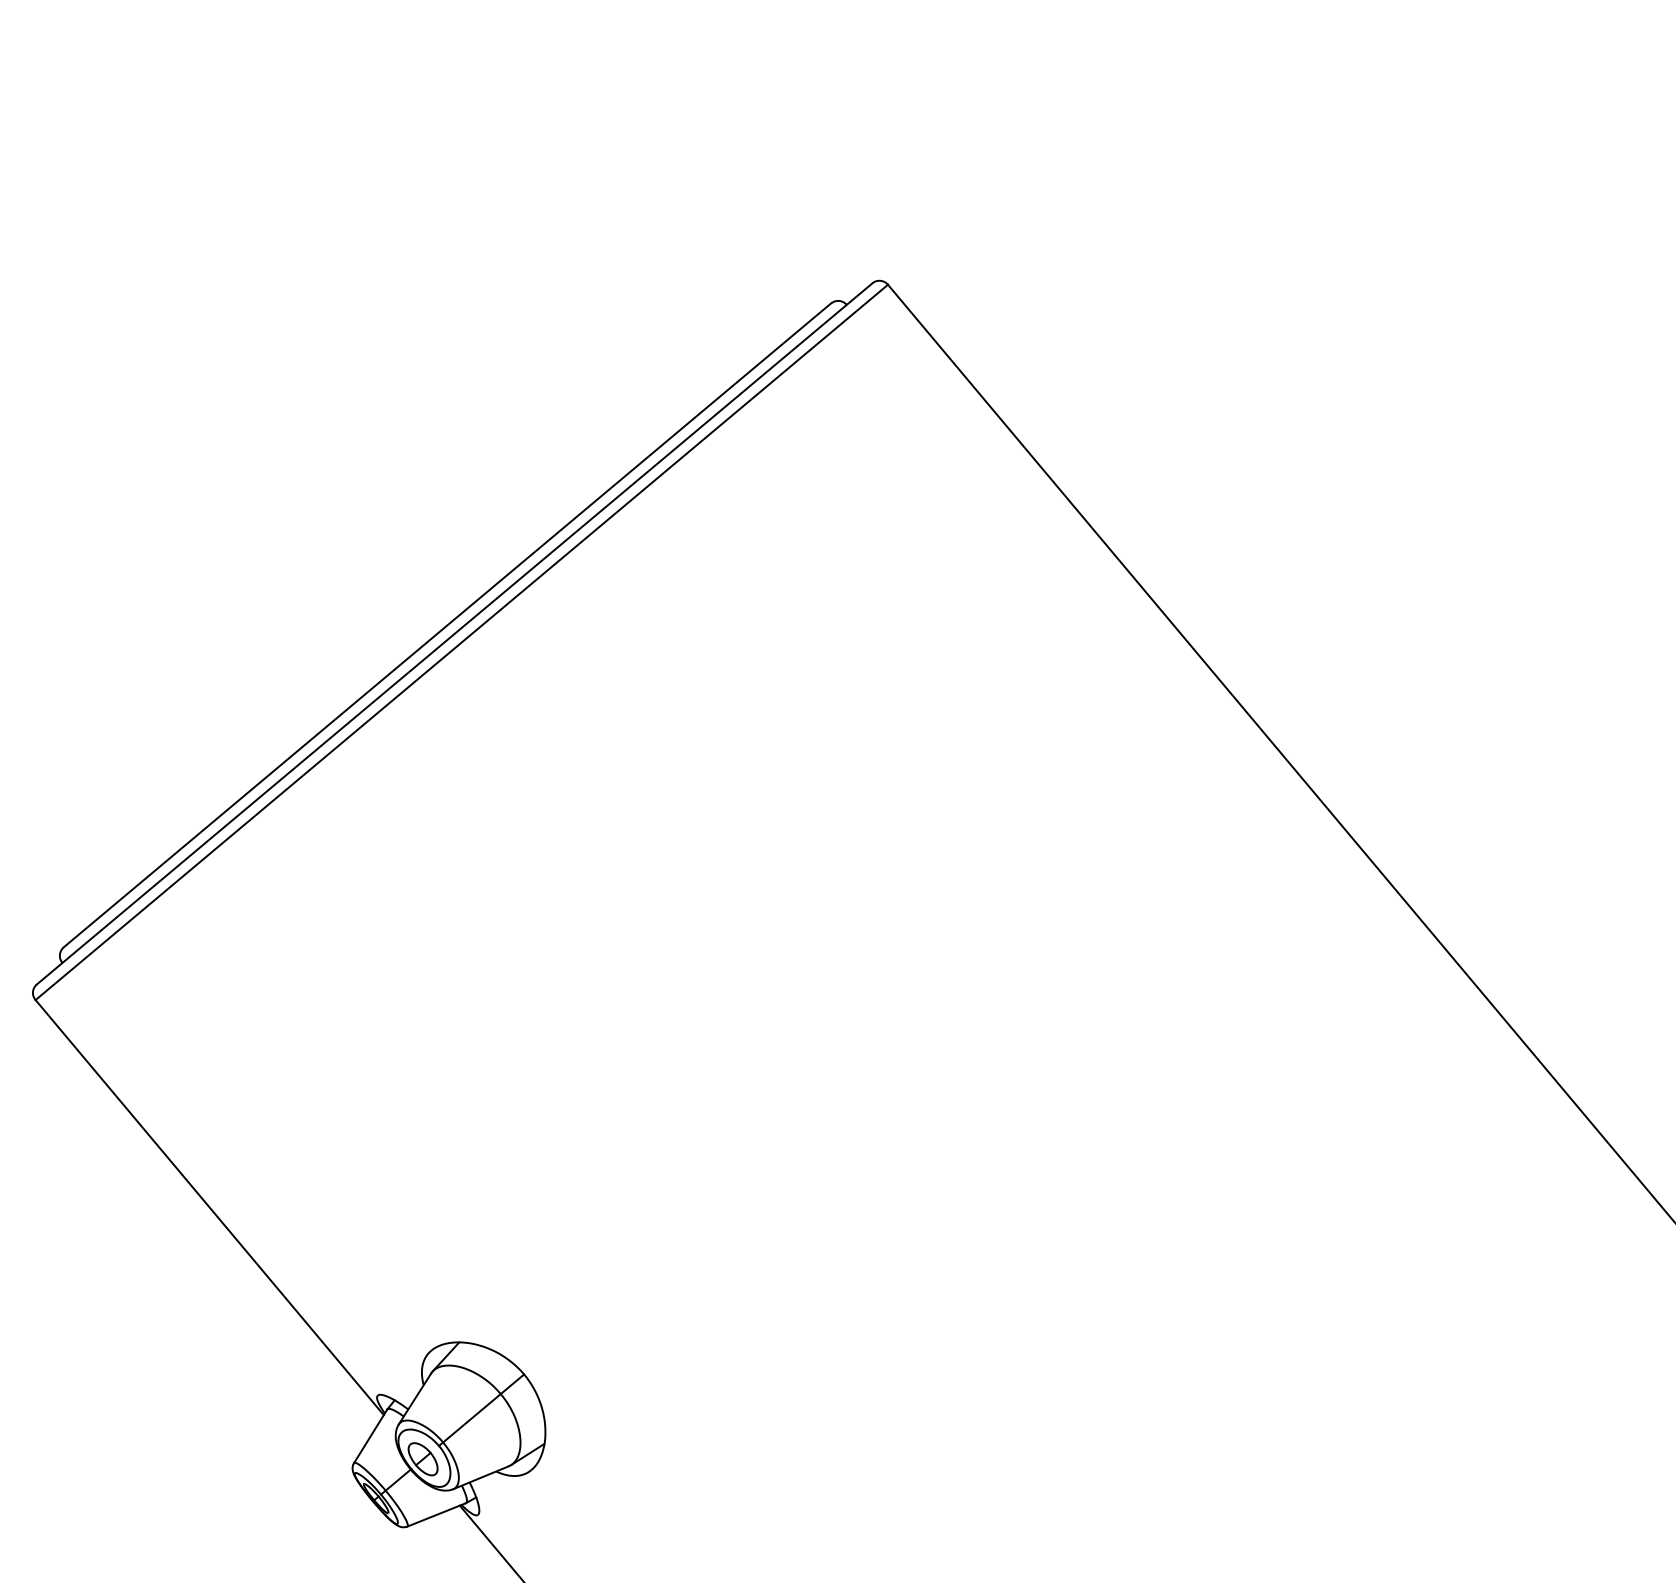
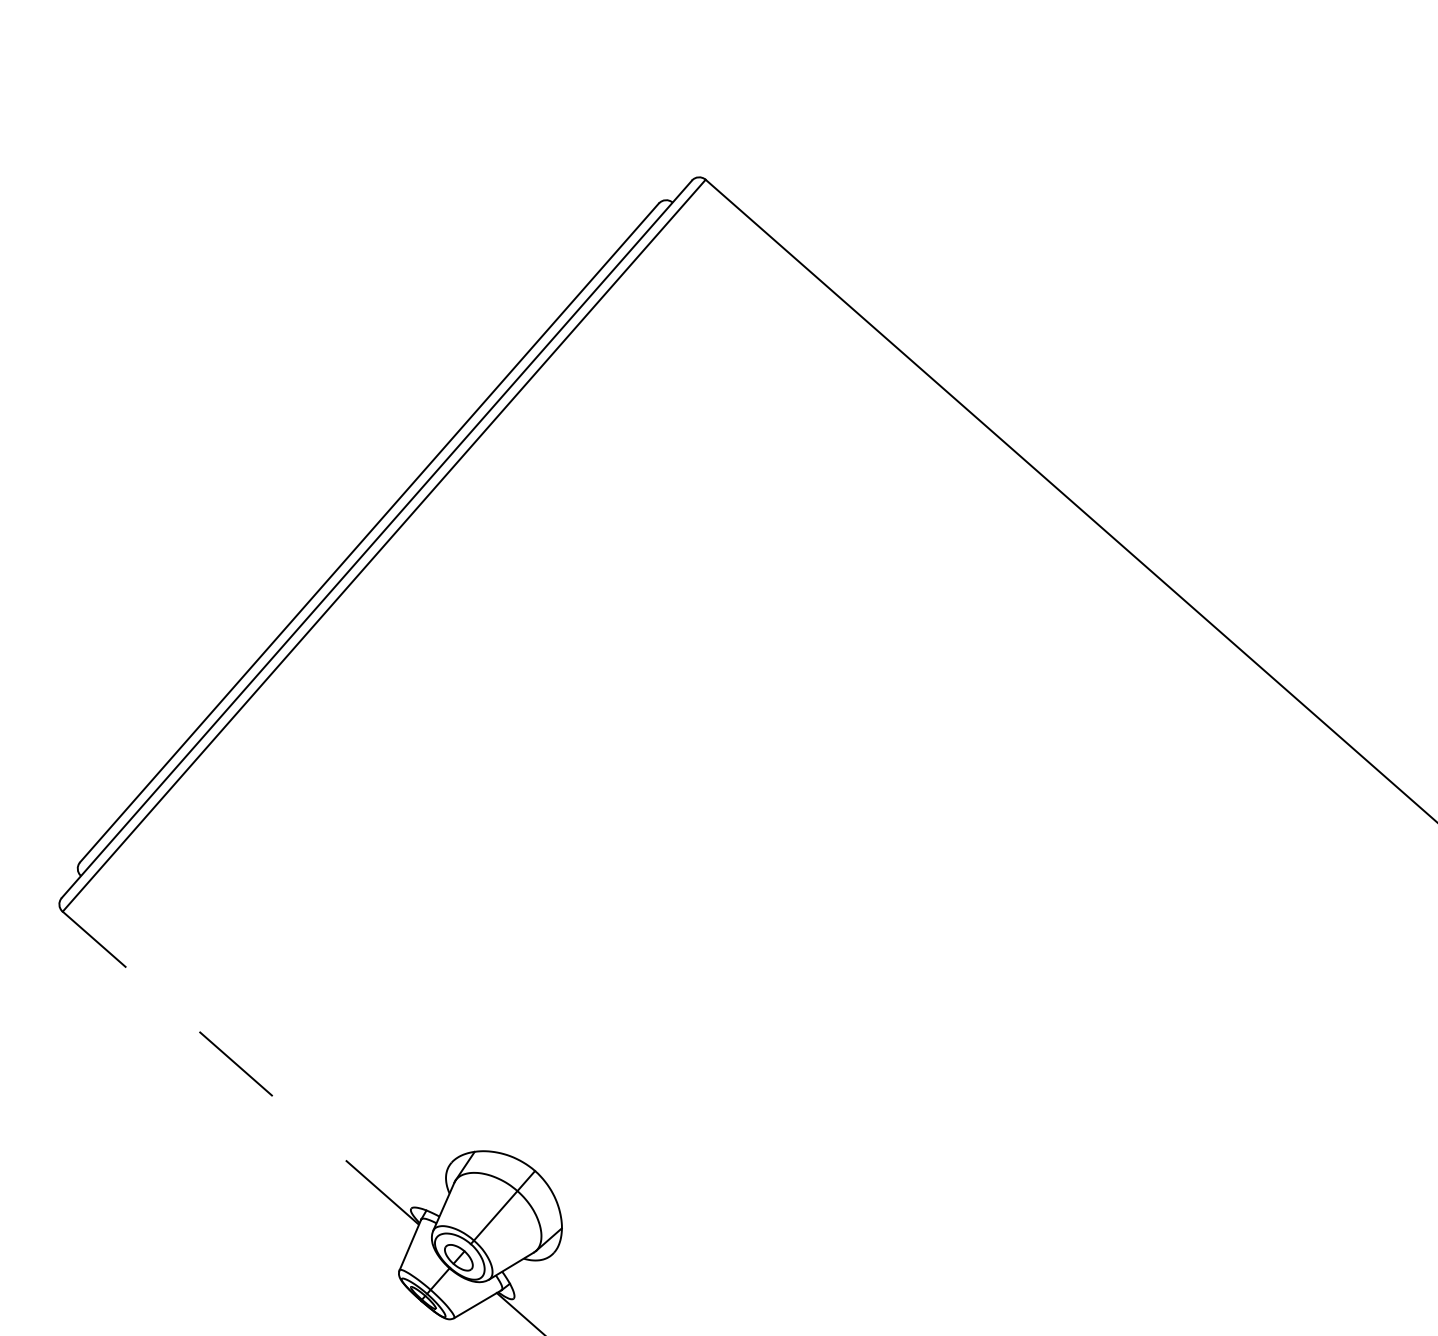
line: (209, 1207) -> (240, 1068), solid -> dashed

